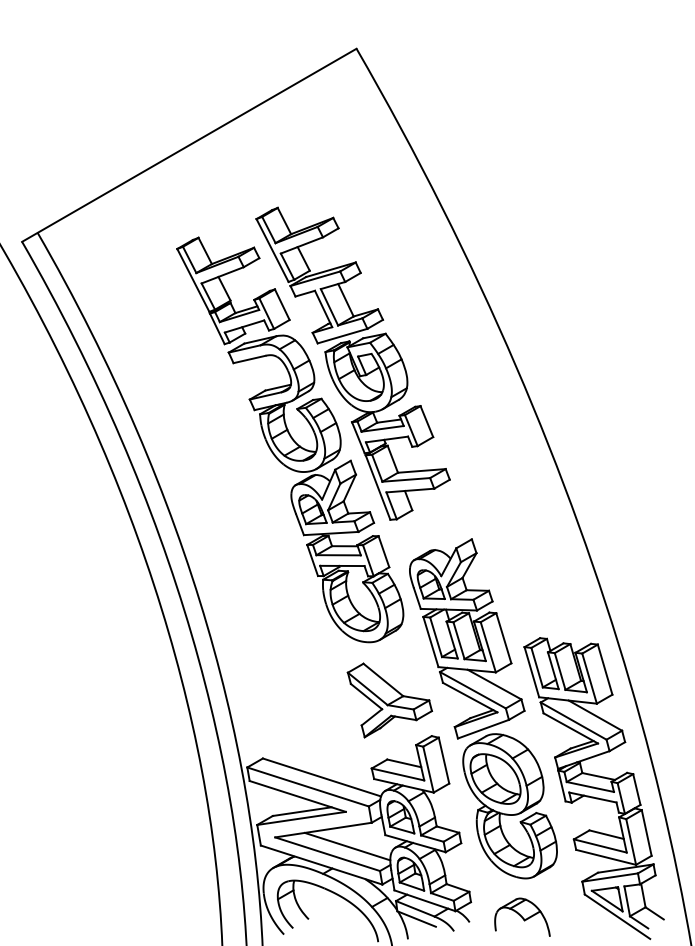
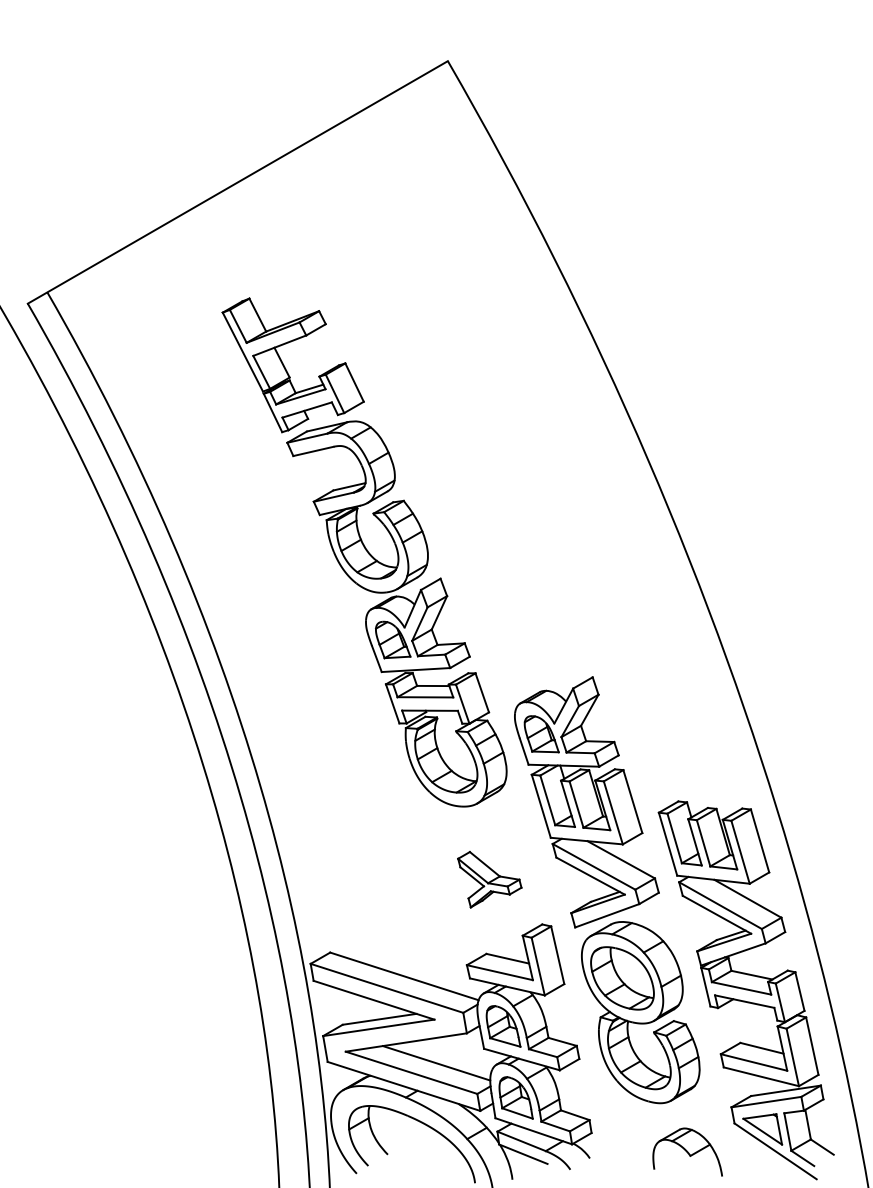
part: (352, 363) -> (442, 456), removed
part: (389, 700) -> (489, 879), size x0.6
part: (522, 916) -> (687, 1151), moved

